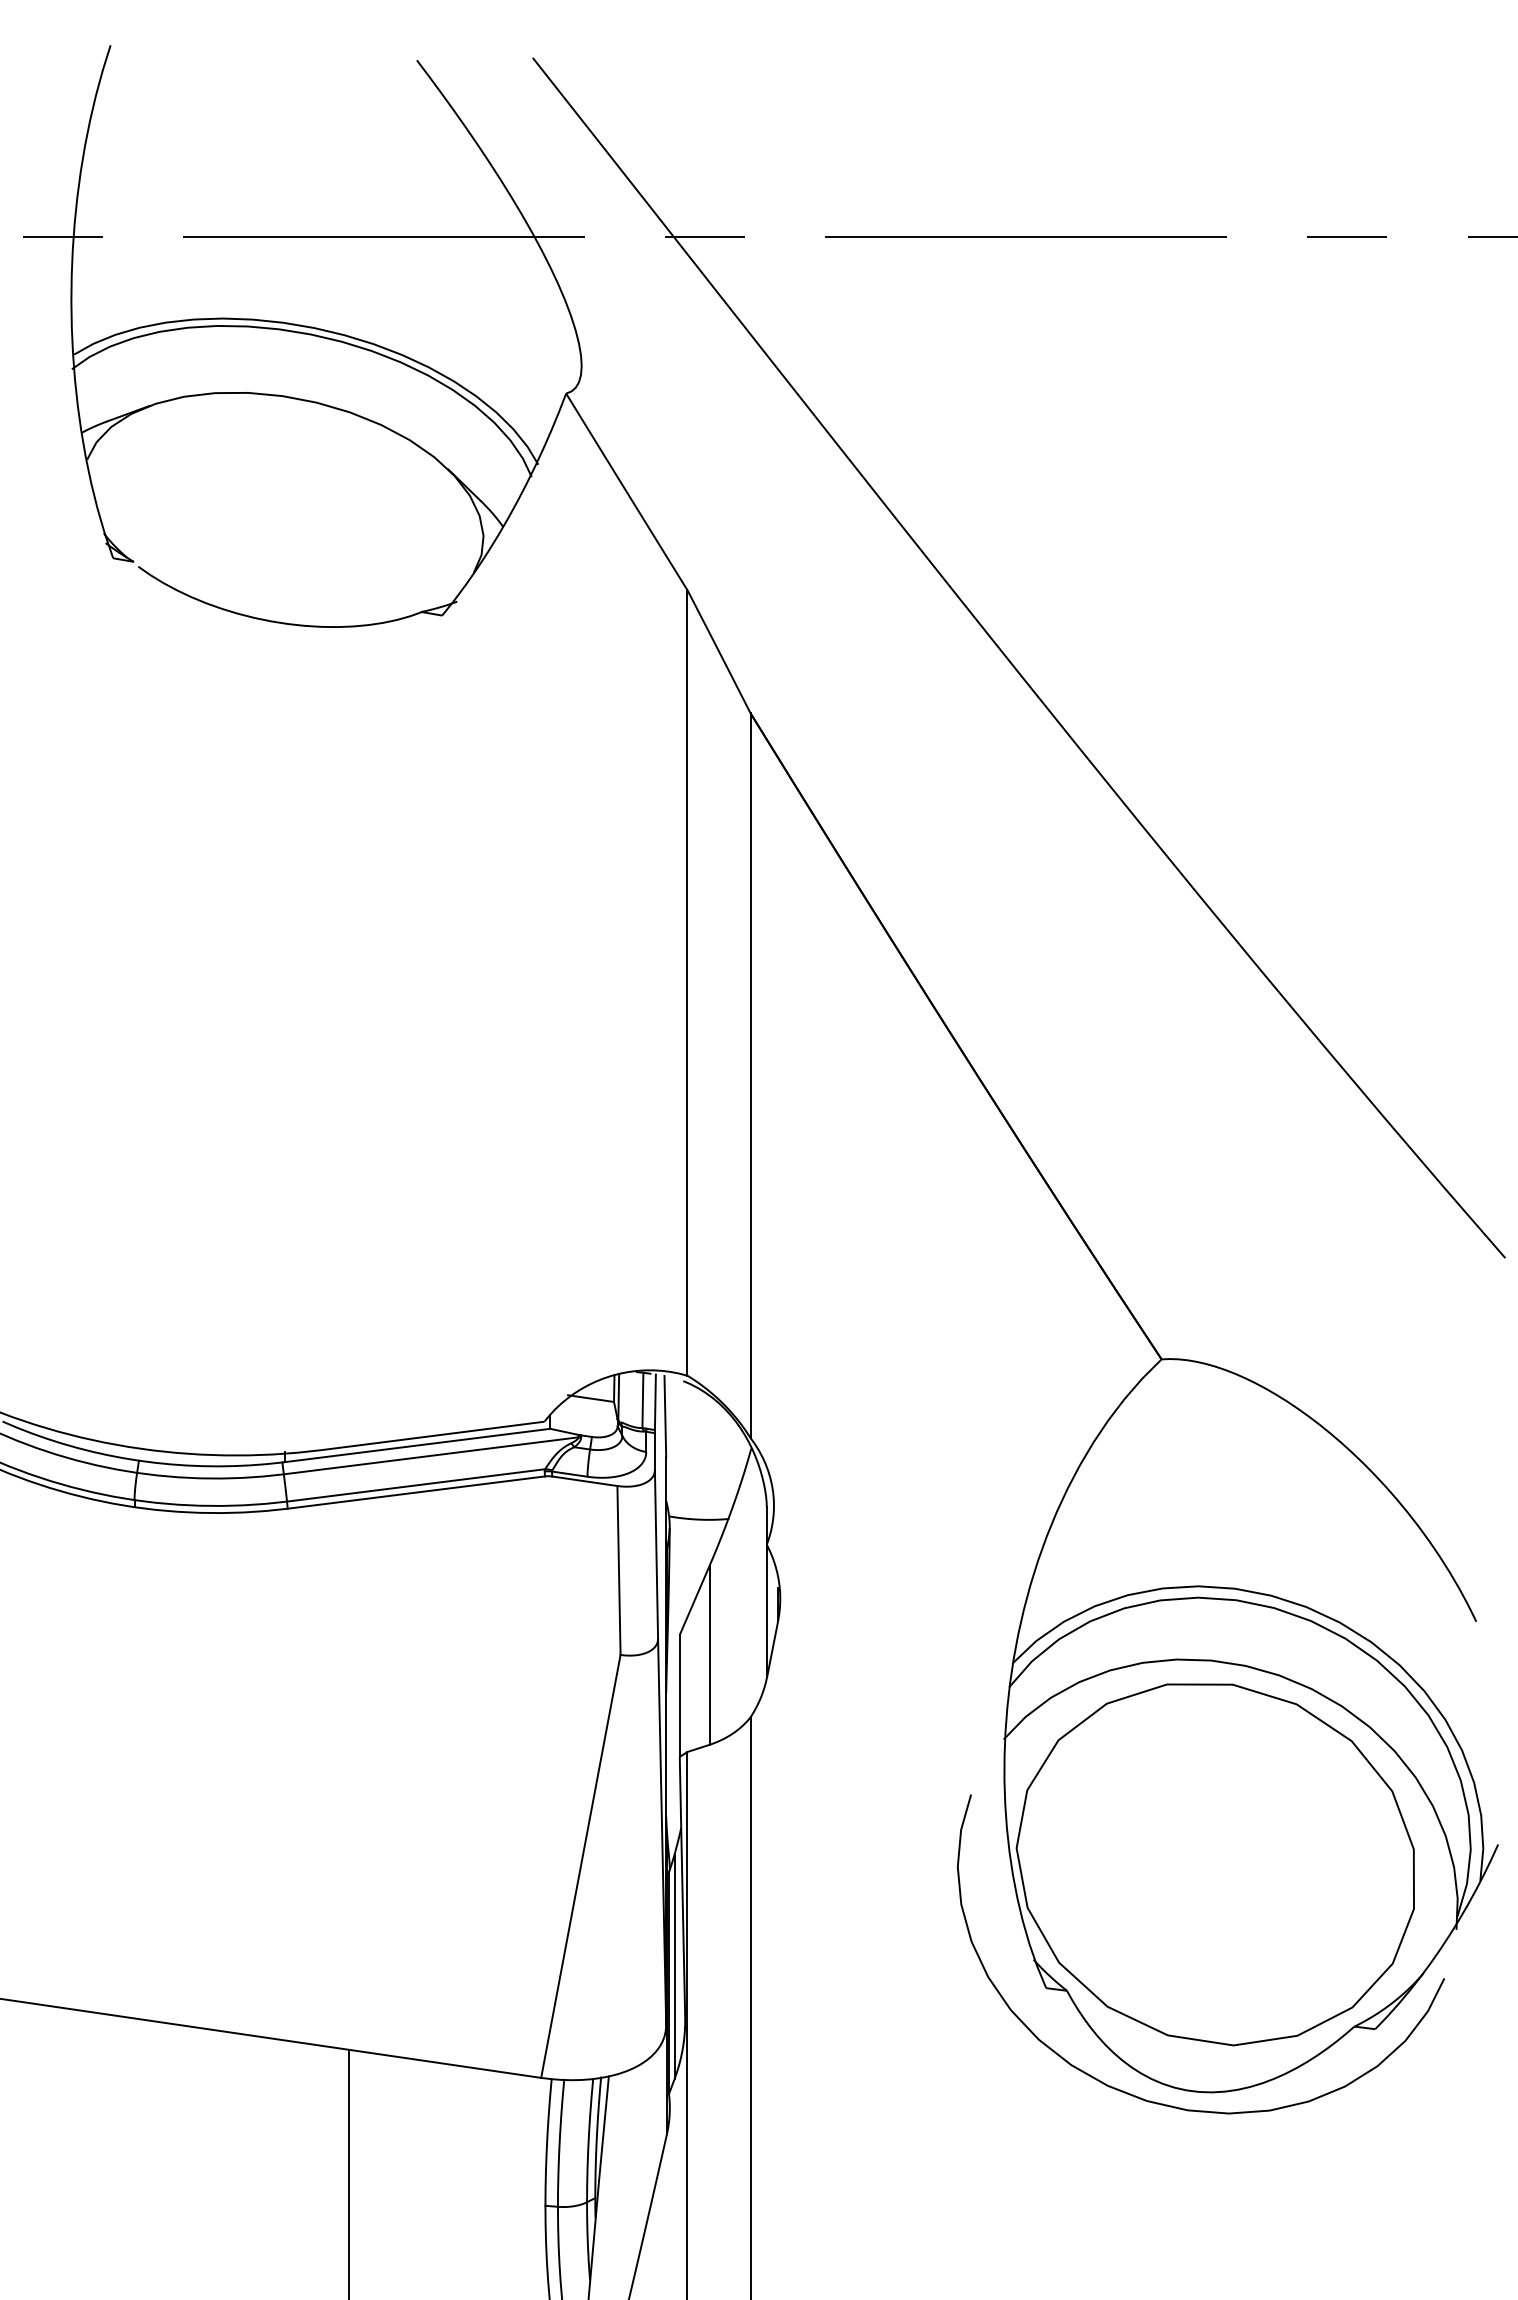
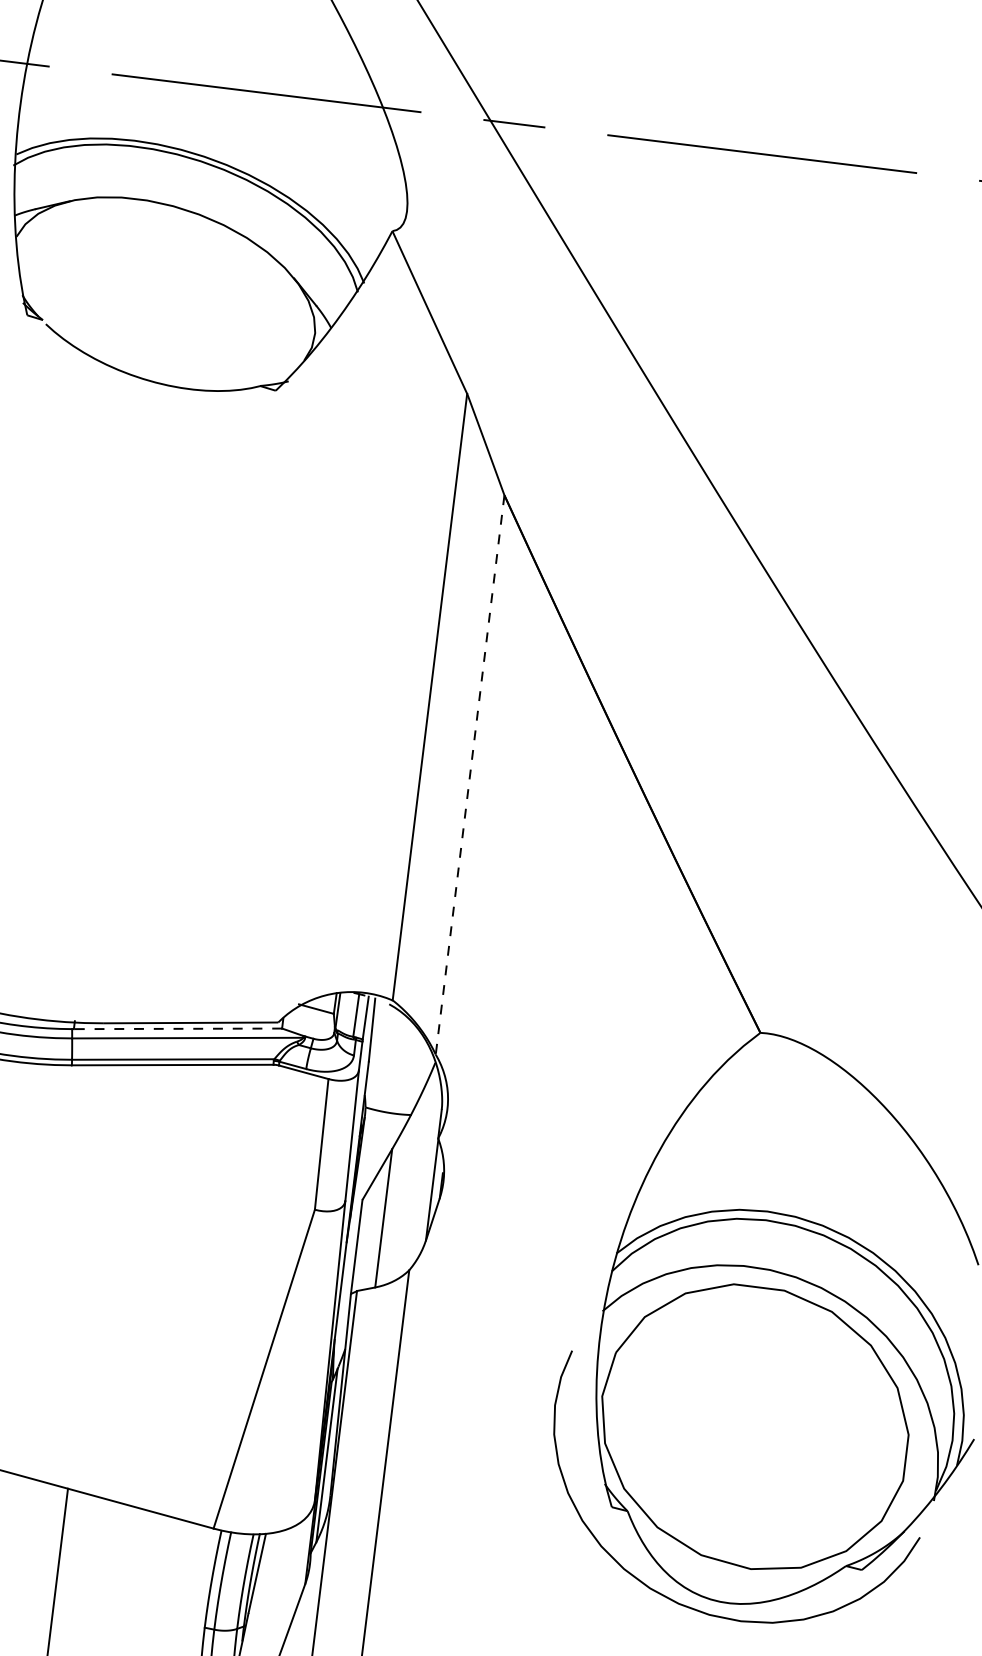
line: (750, 1076) -> (469, 775), solid -> dashed
line: (417, 1445) -> (178, 1028), solid -> dashed

